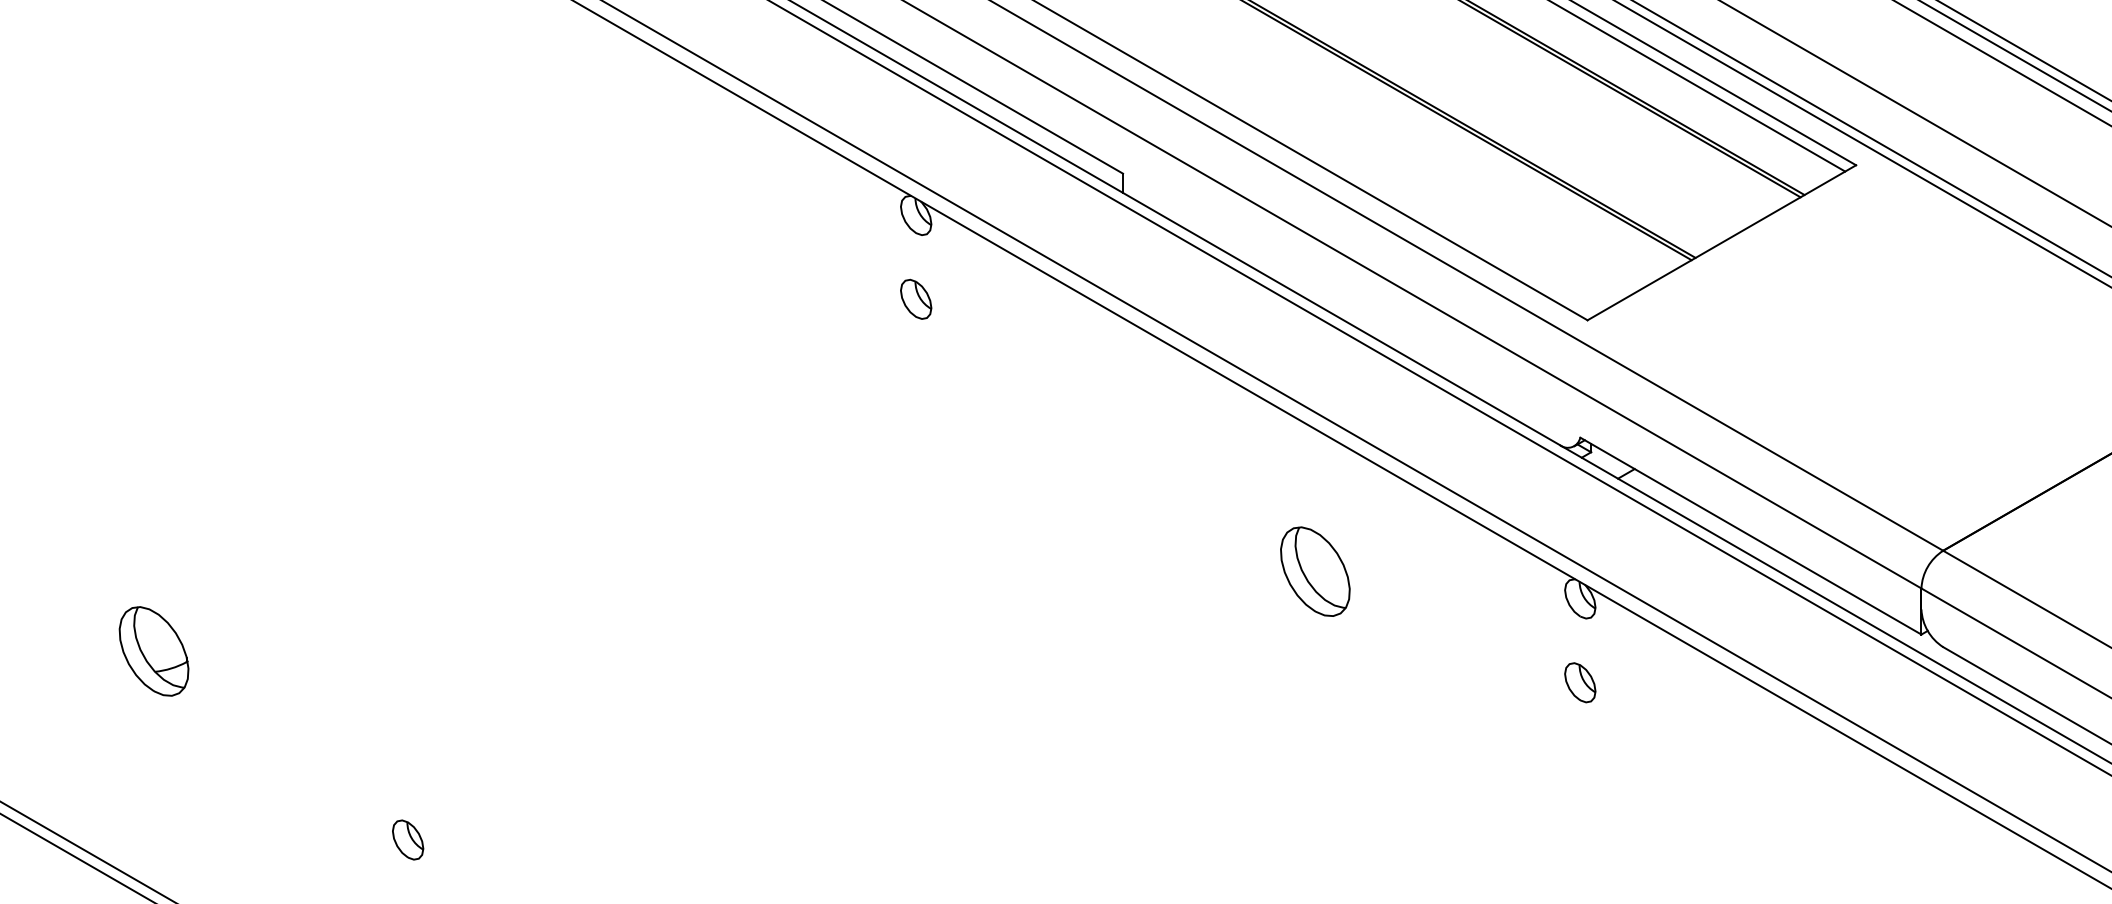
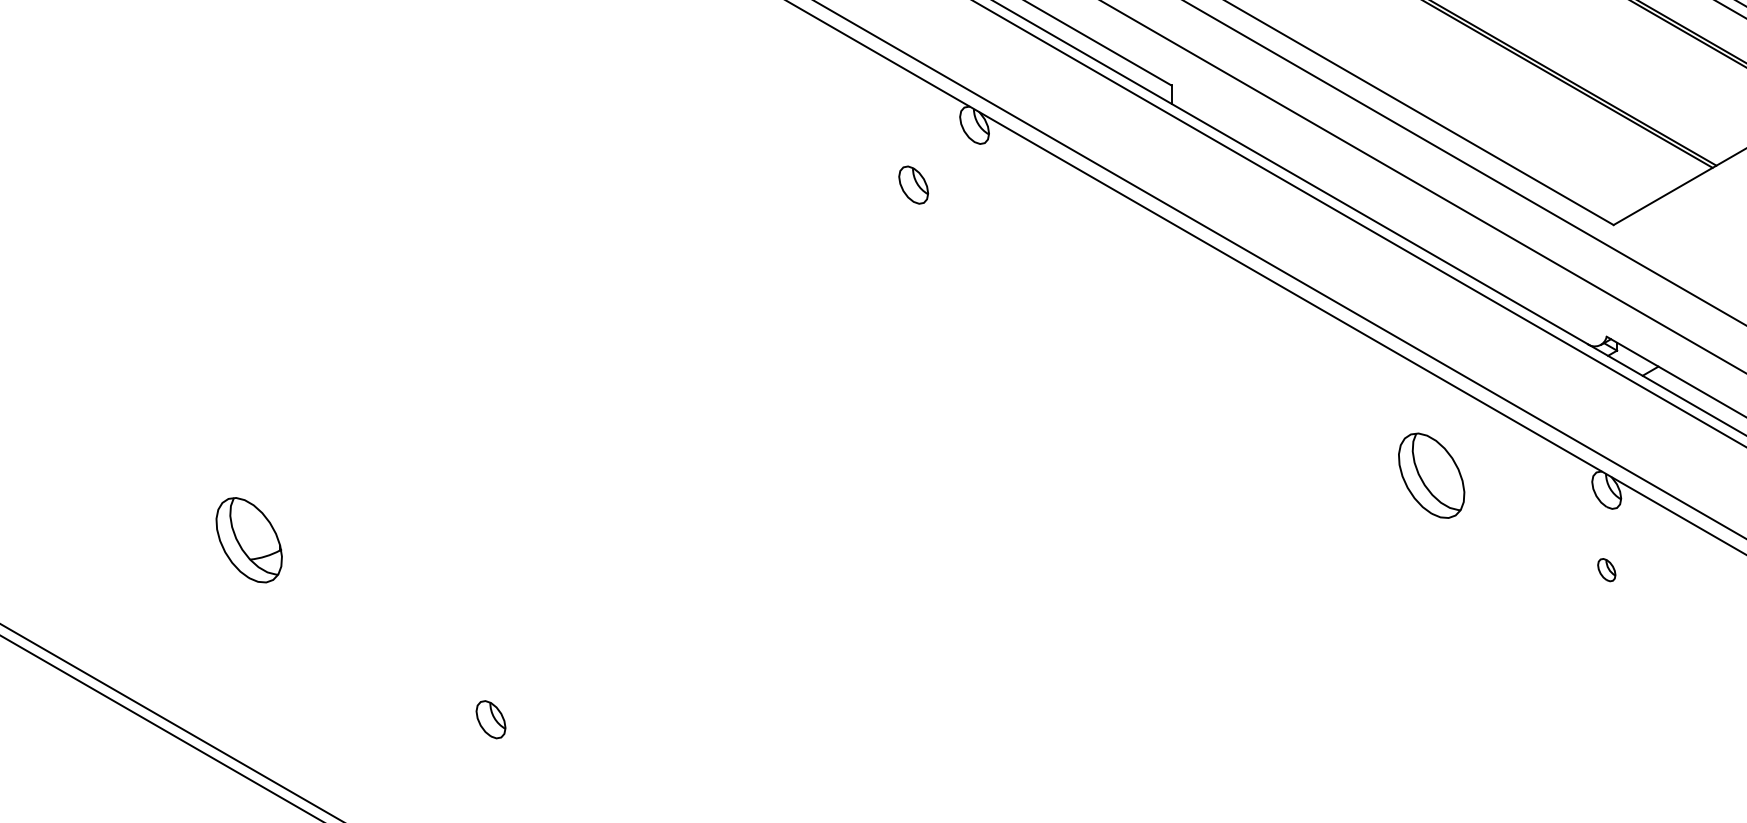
part: (916, 298) -> (913, 184), moved
part: (1315, 571) -> (1431, 475), moved
part: (1580, 682) -> (1606, 569), size x0.6

